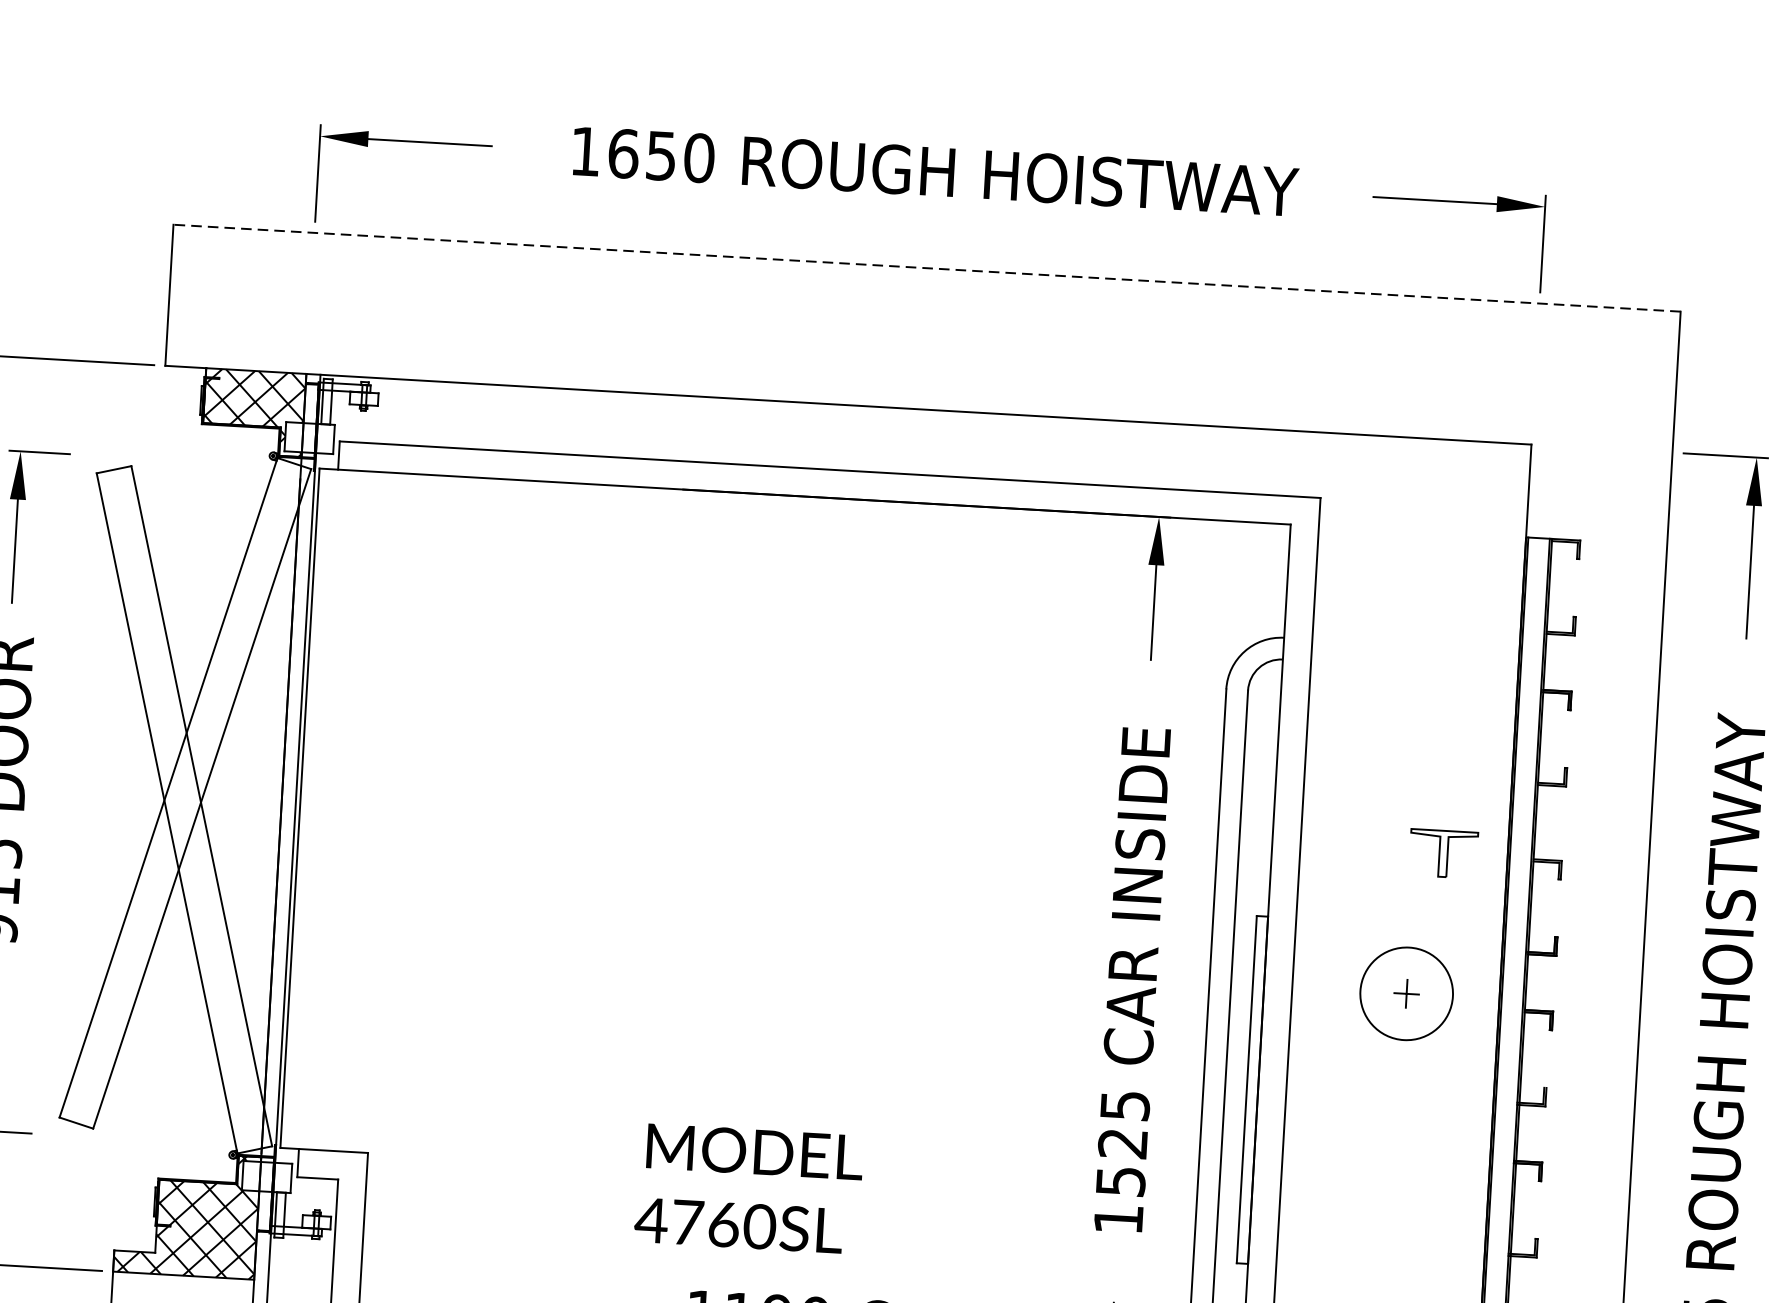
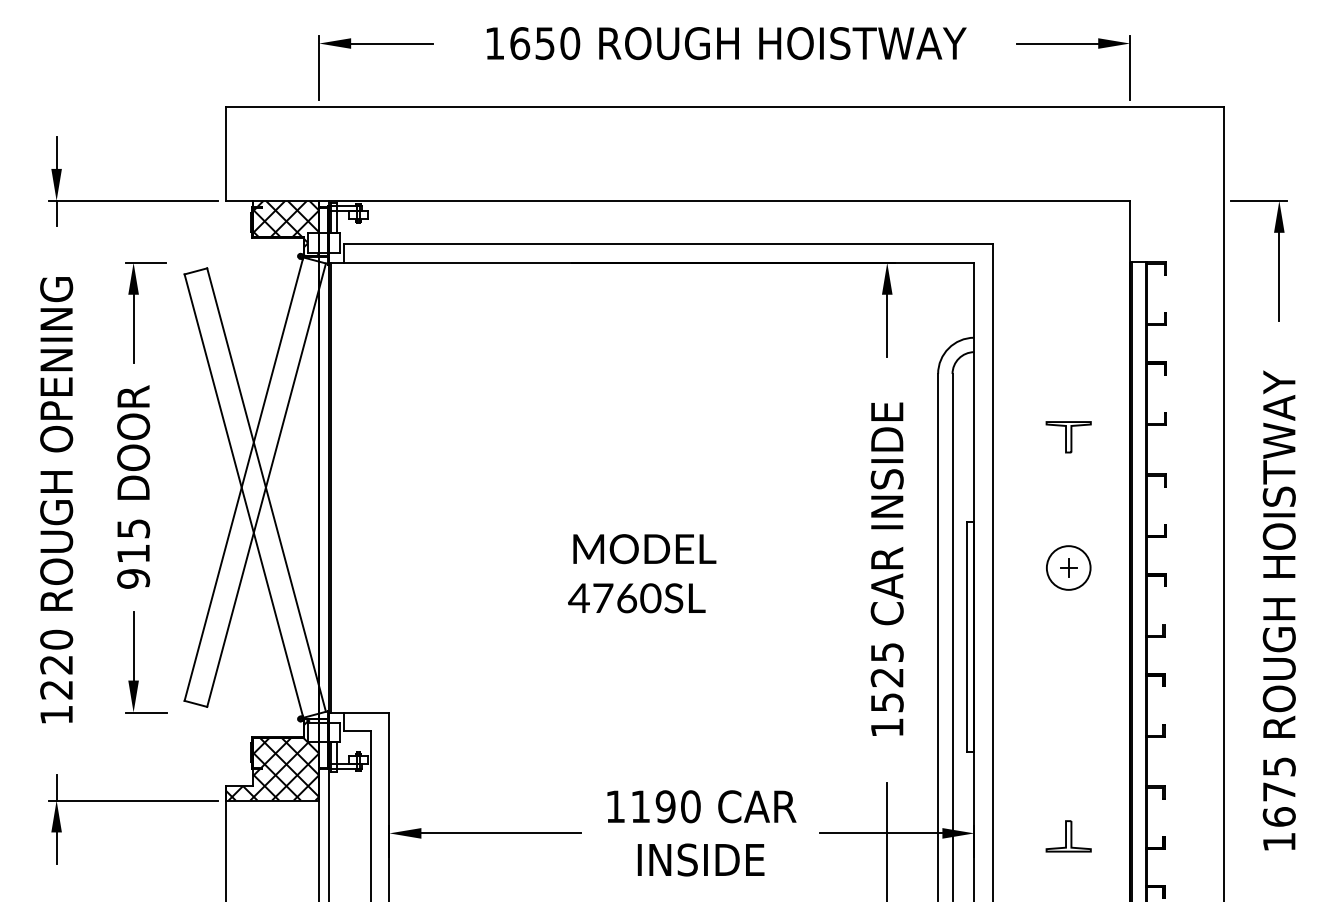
line: (926, 268) -> (724, 107), dashed -> solid
part: (1443, 854) -> (1068, 437), moved
circle: (1406, 993) -> (1068, 567), size x0.71
text: (749, 1188) -> (642, 573), moved

